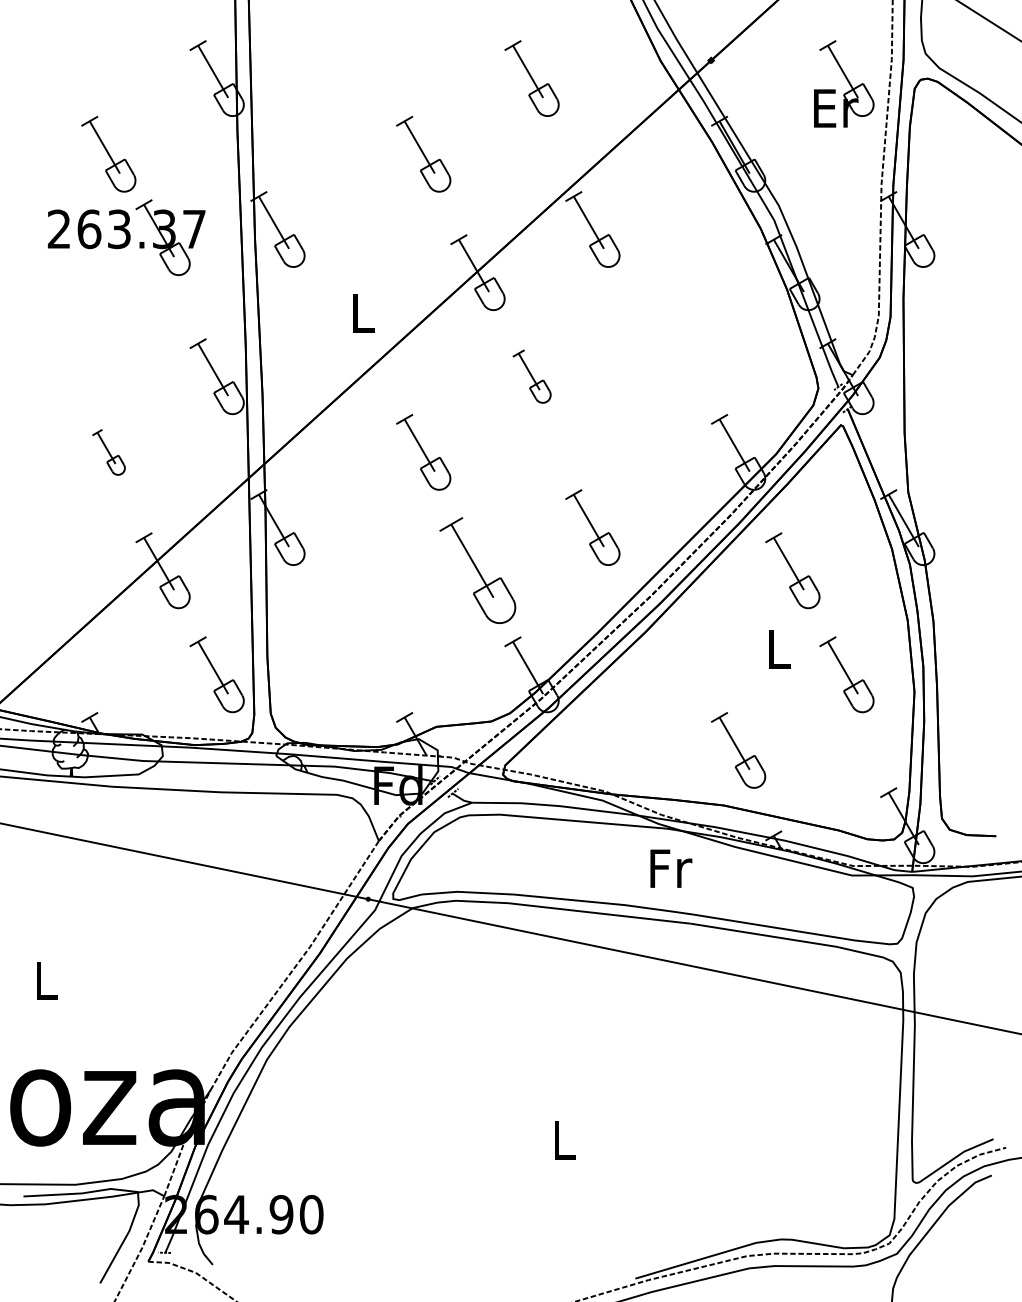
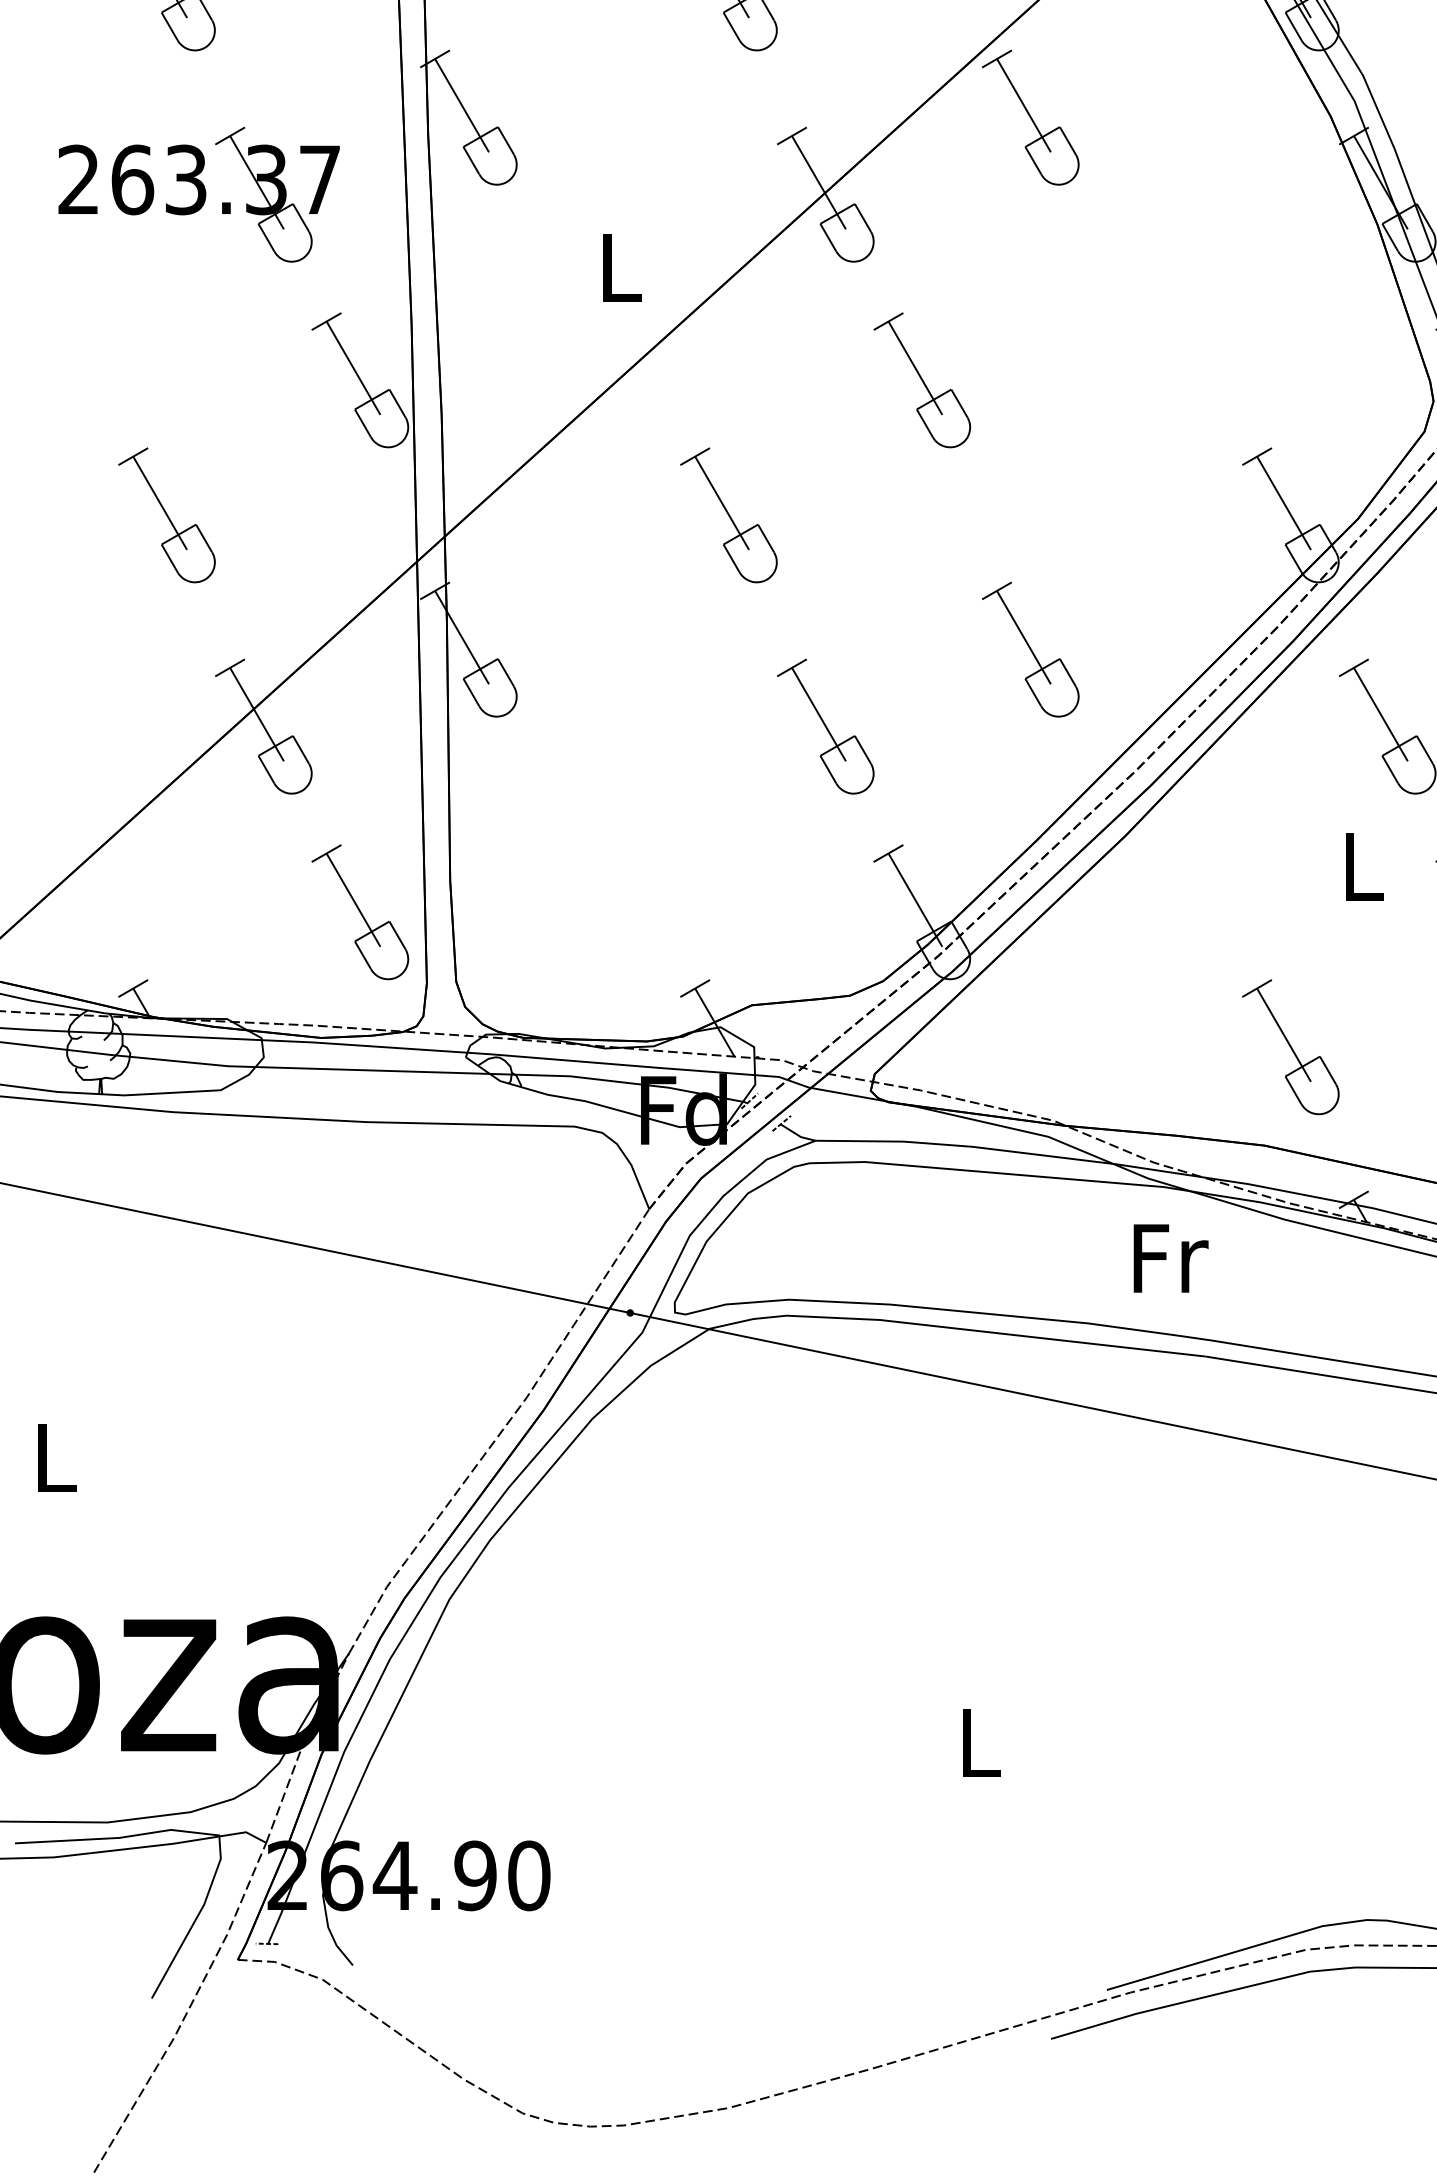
part: (126, 237) -> (198, 194), moved
part: (531, 376) -> (921, 380), size x1.43
part: (108, 452) -> (166, 515), size x1.67
part: (477, 570) -> (825, 726), size x0.71

